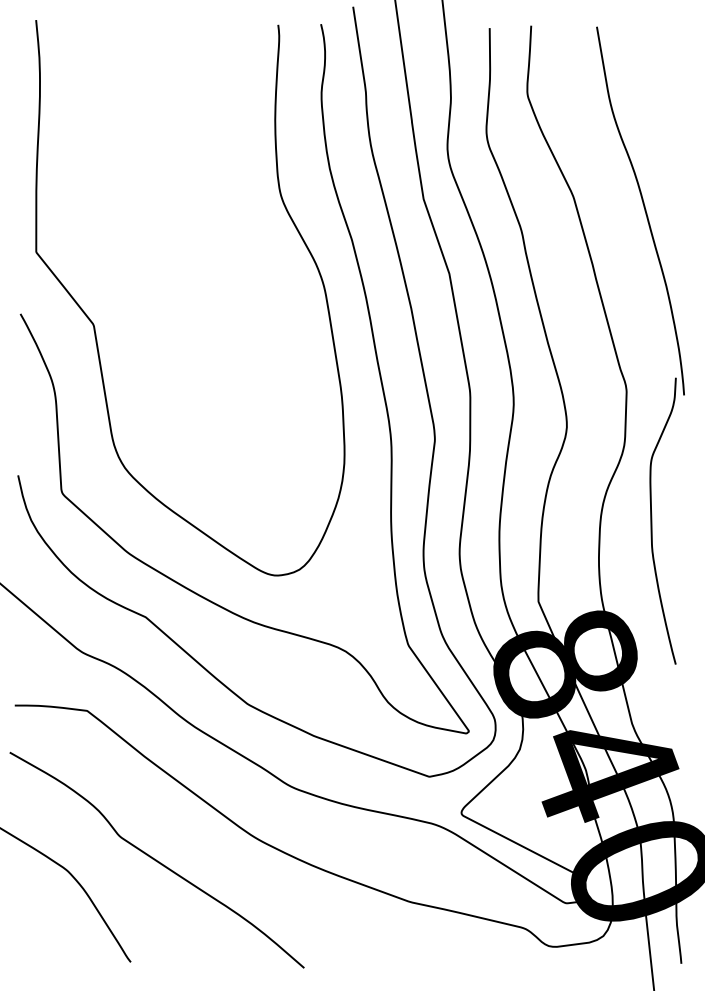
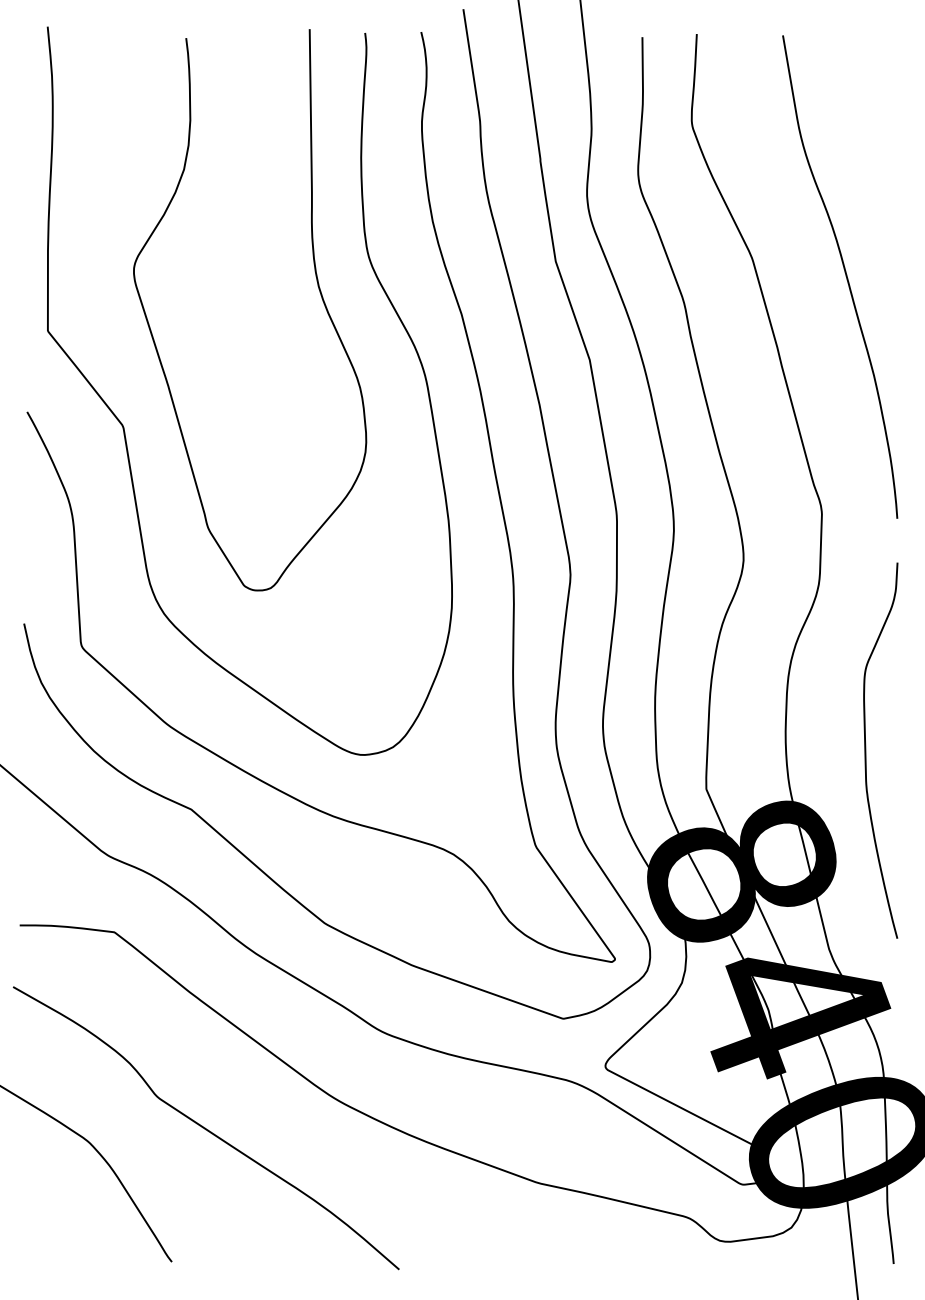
curve: (241, 218) -> (317, 286), added
curve: (652, 521) -> (866, 750), moved

